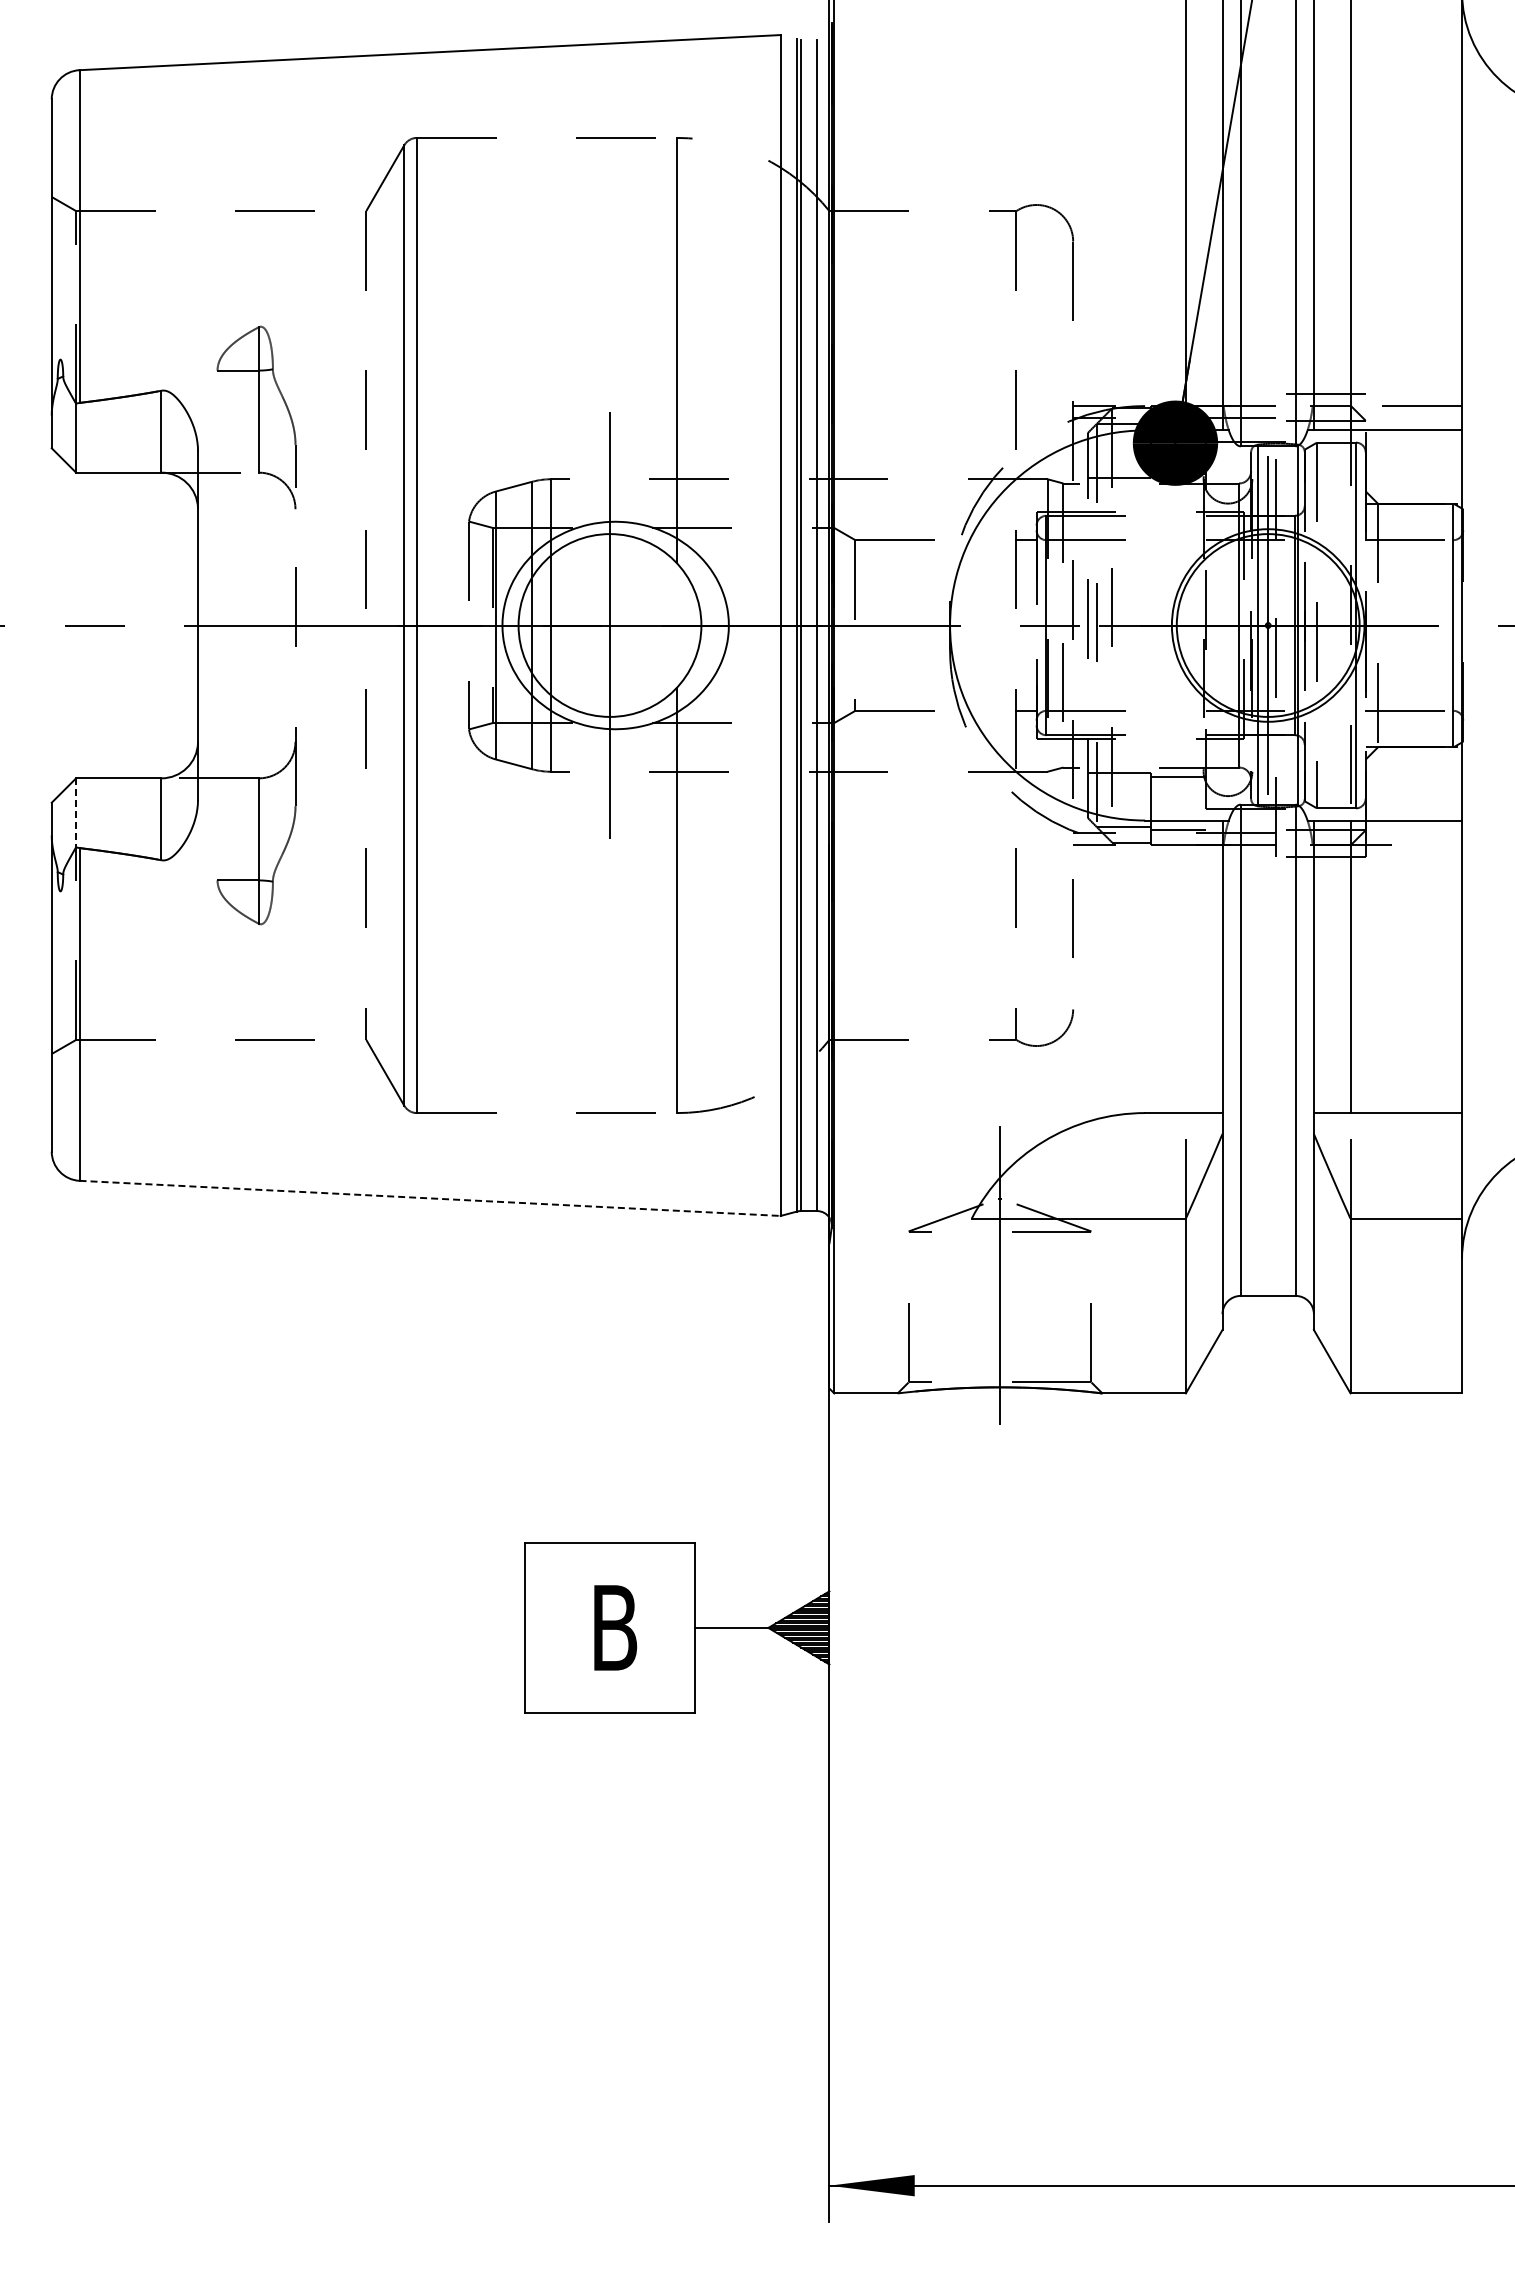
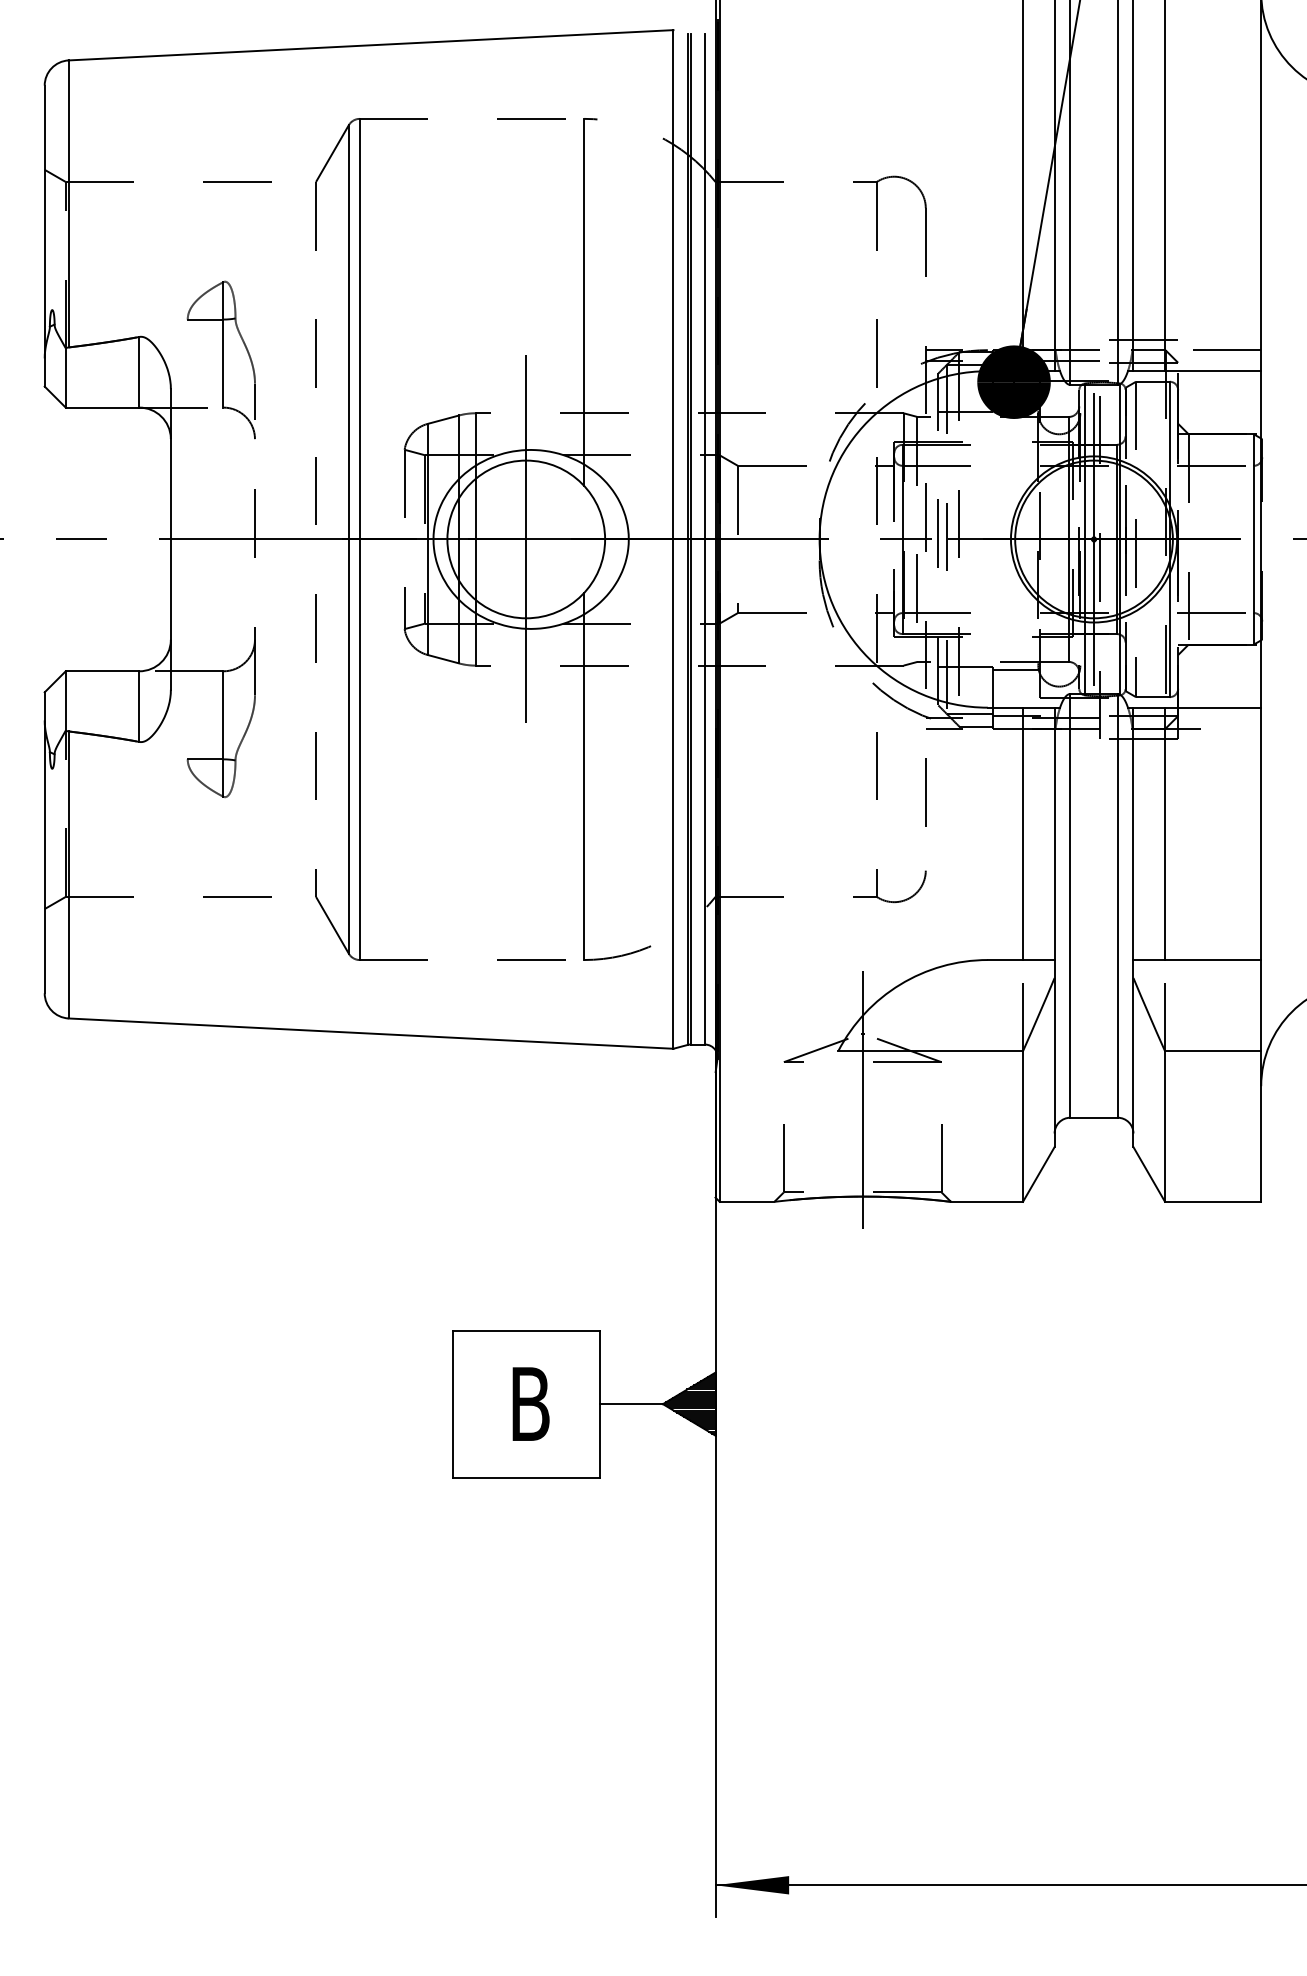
line: (76, 813) -> (66, 701), dashed -> solid
line: (1185, 966) -> (1022, 833), added
line: (430, 1198) -> (371, 1033), dashed -> solid

